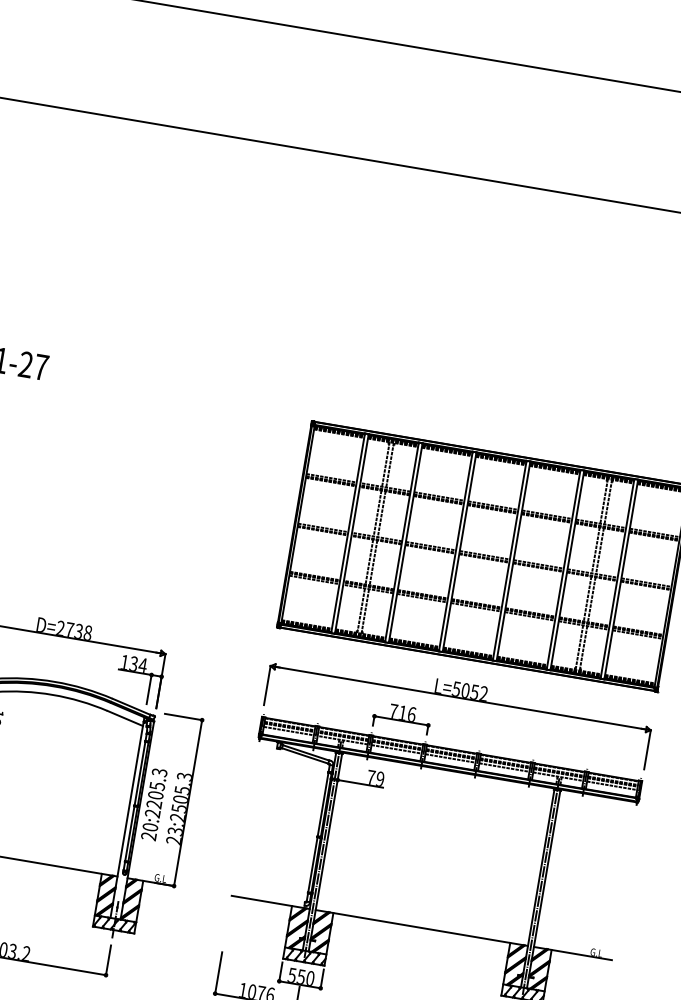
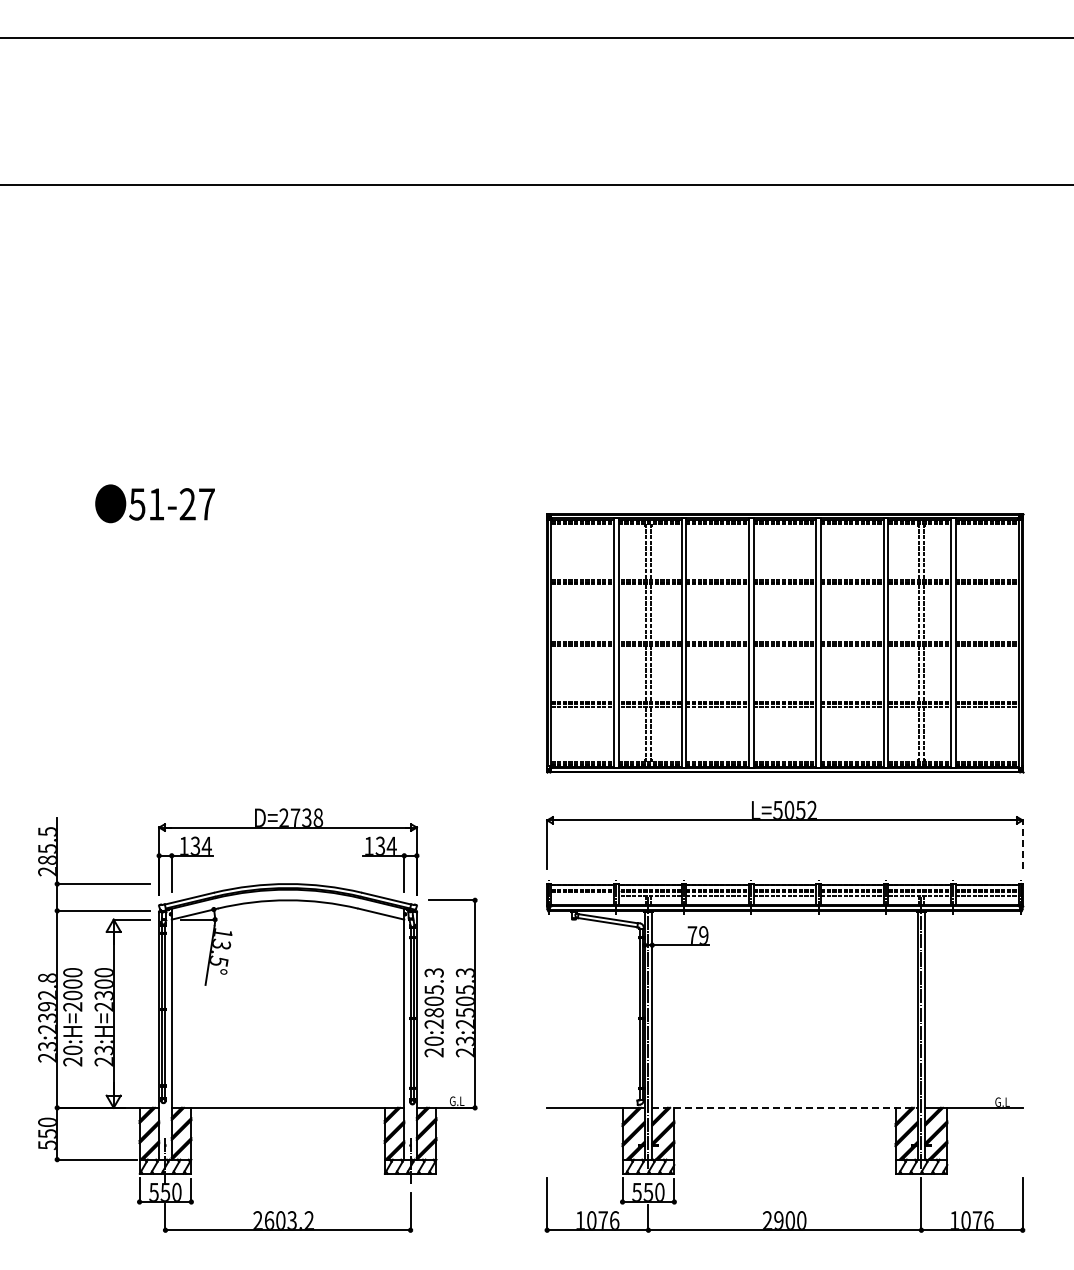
part: (401, 717) -> (717, 856), removed
line: (288, 730) -> (582, 895), removed
line: (647, 749) -> (1022, 844), solid -> dashed
text: (153, 804) -> (433, 1012), 20:2205.3 -> 20:2805.3
line: (422, 927) -> (785, 1107), solid -> dashed

